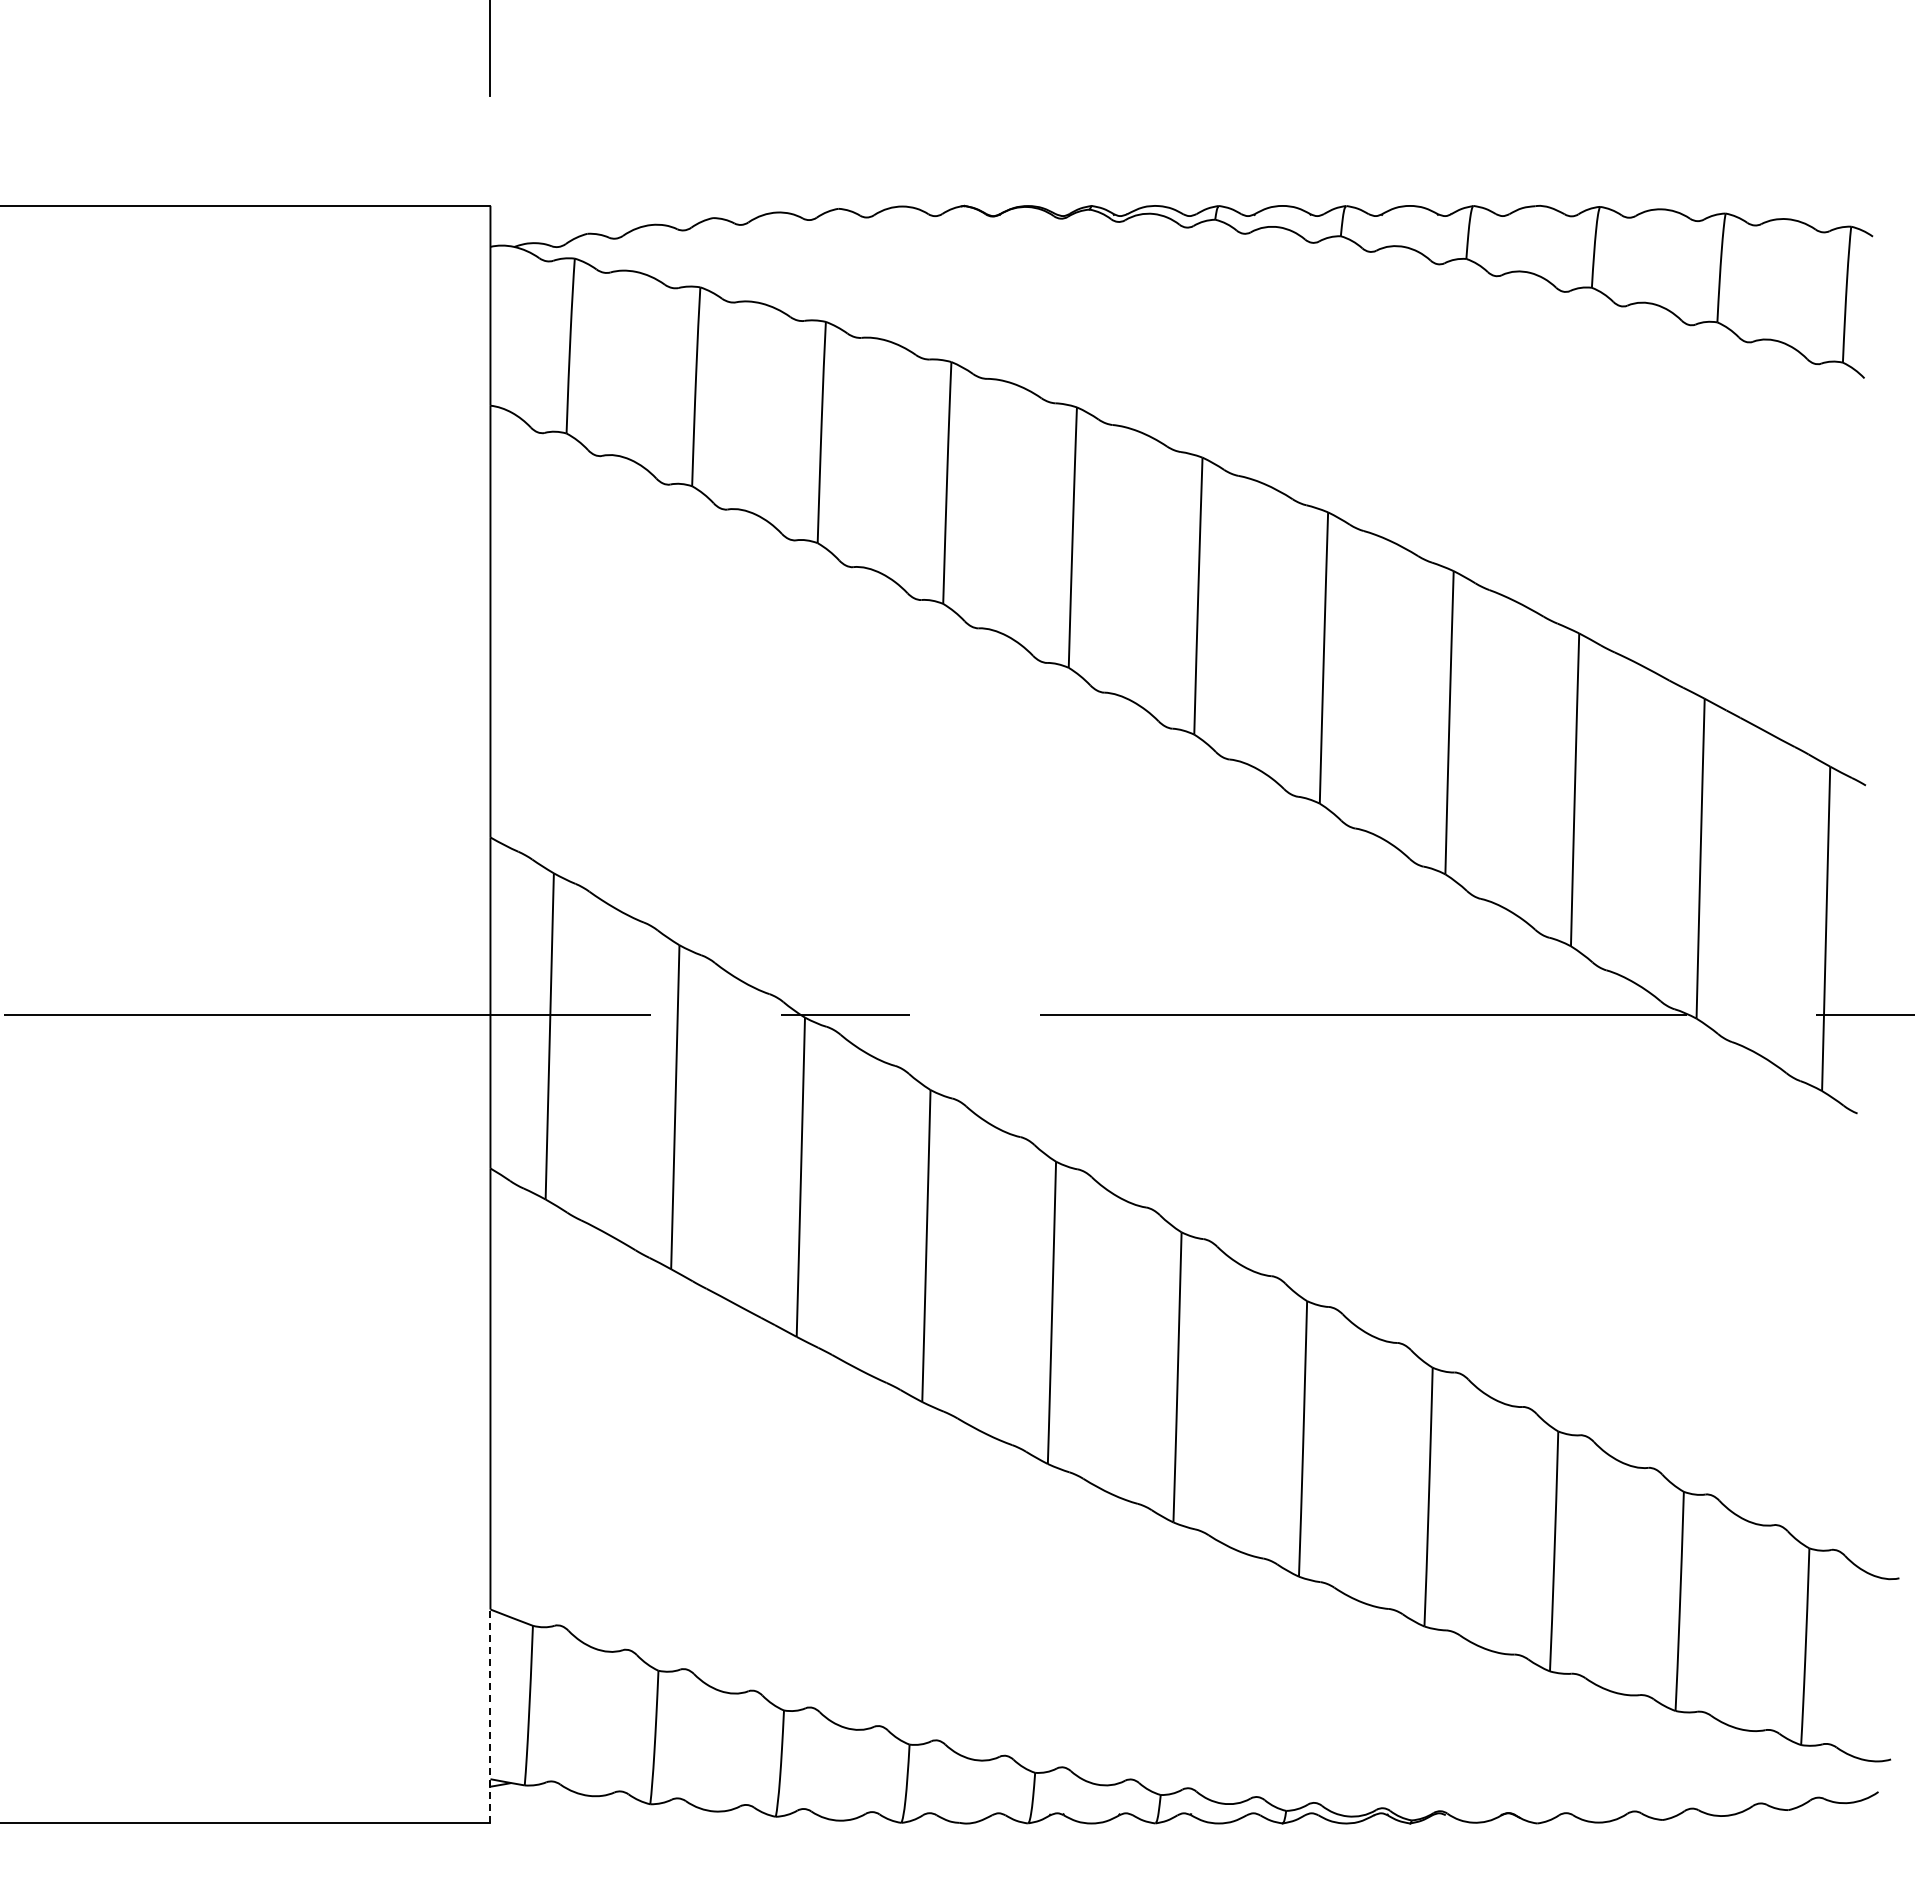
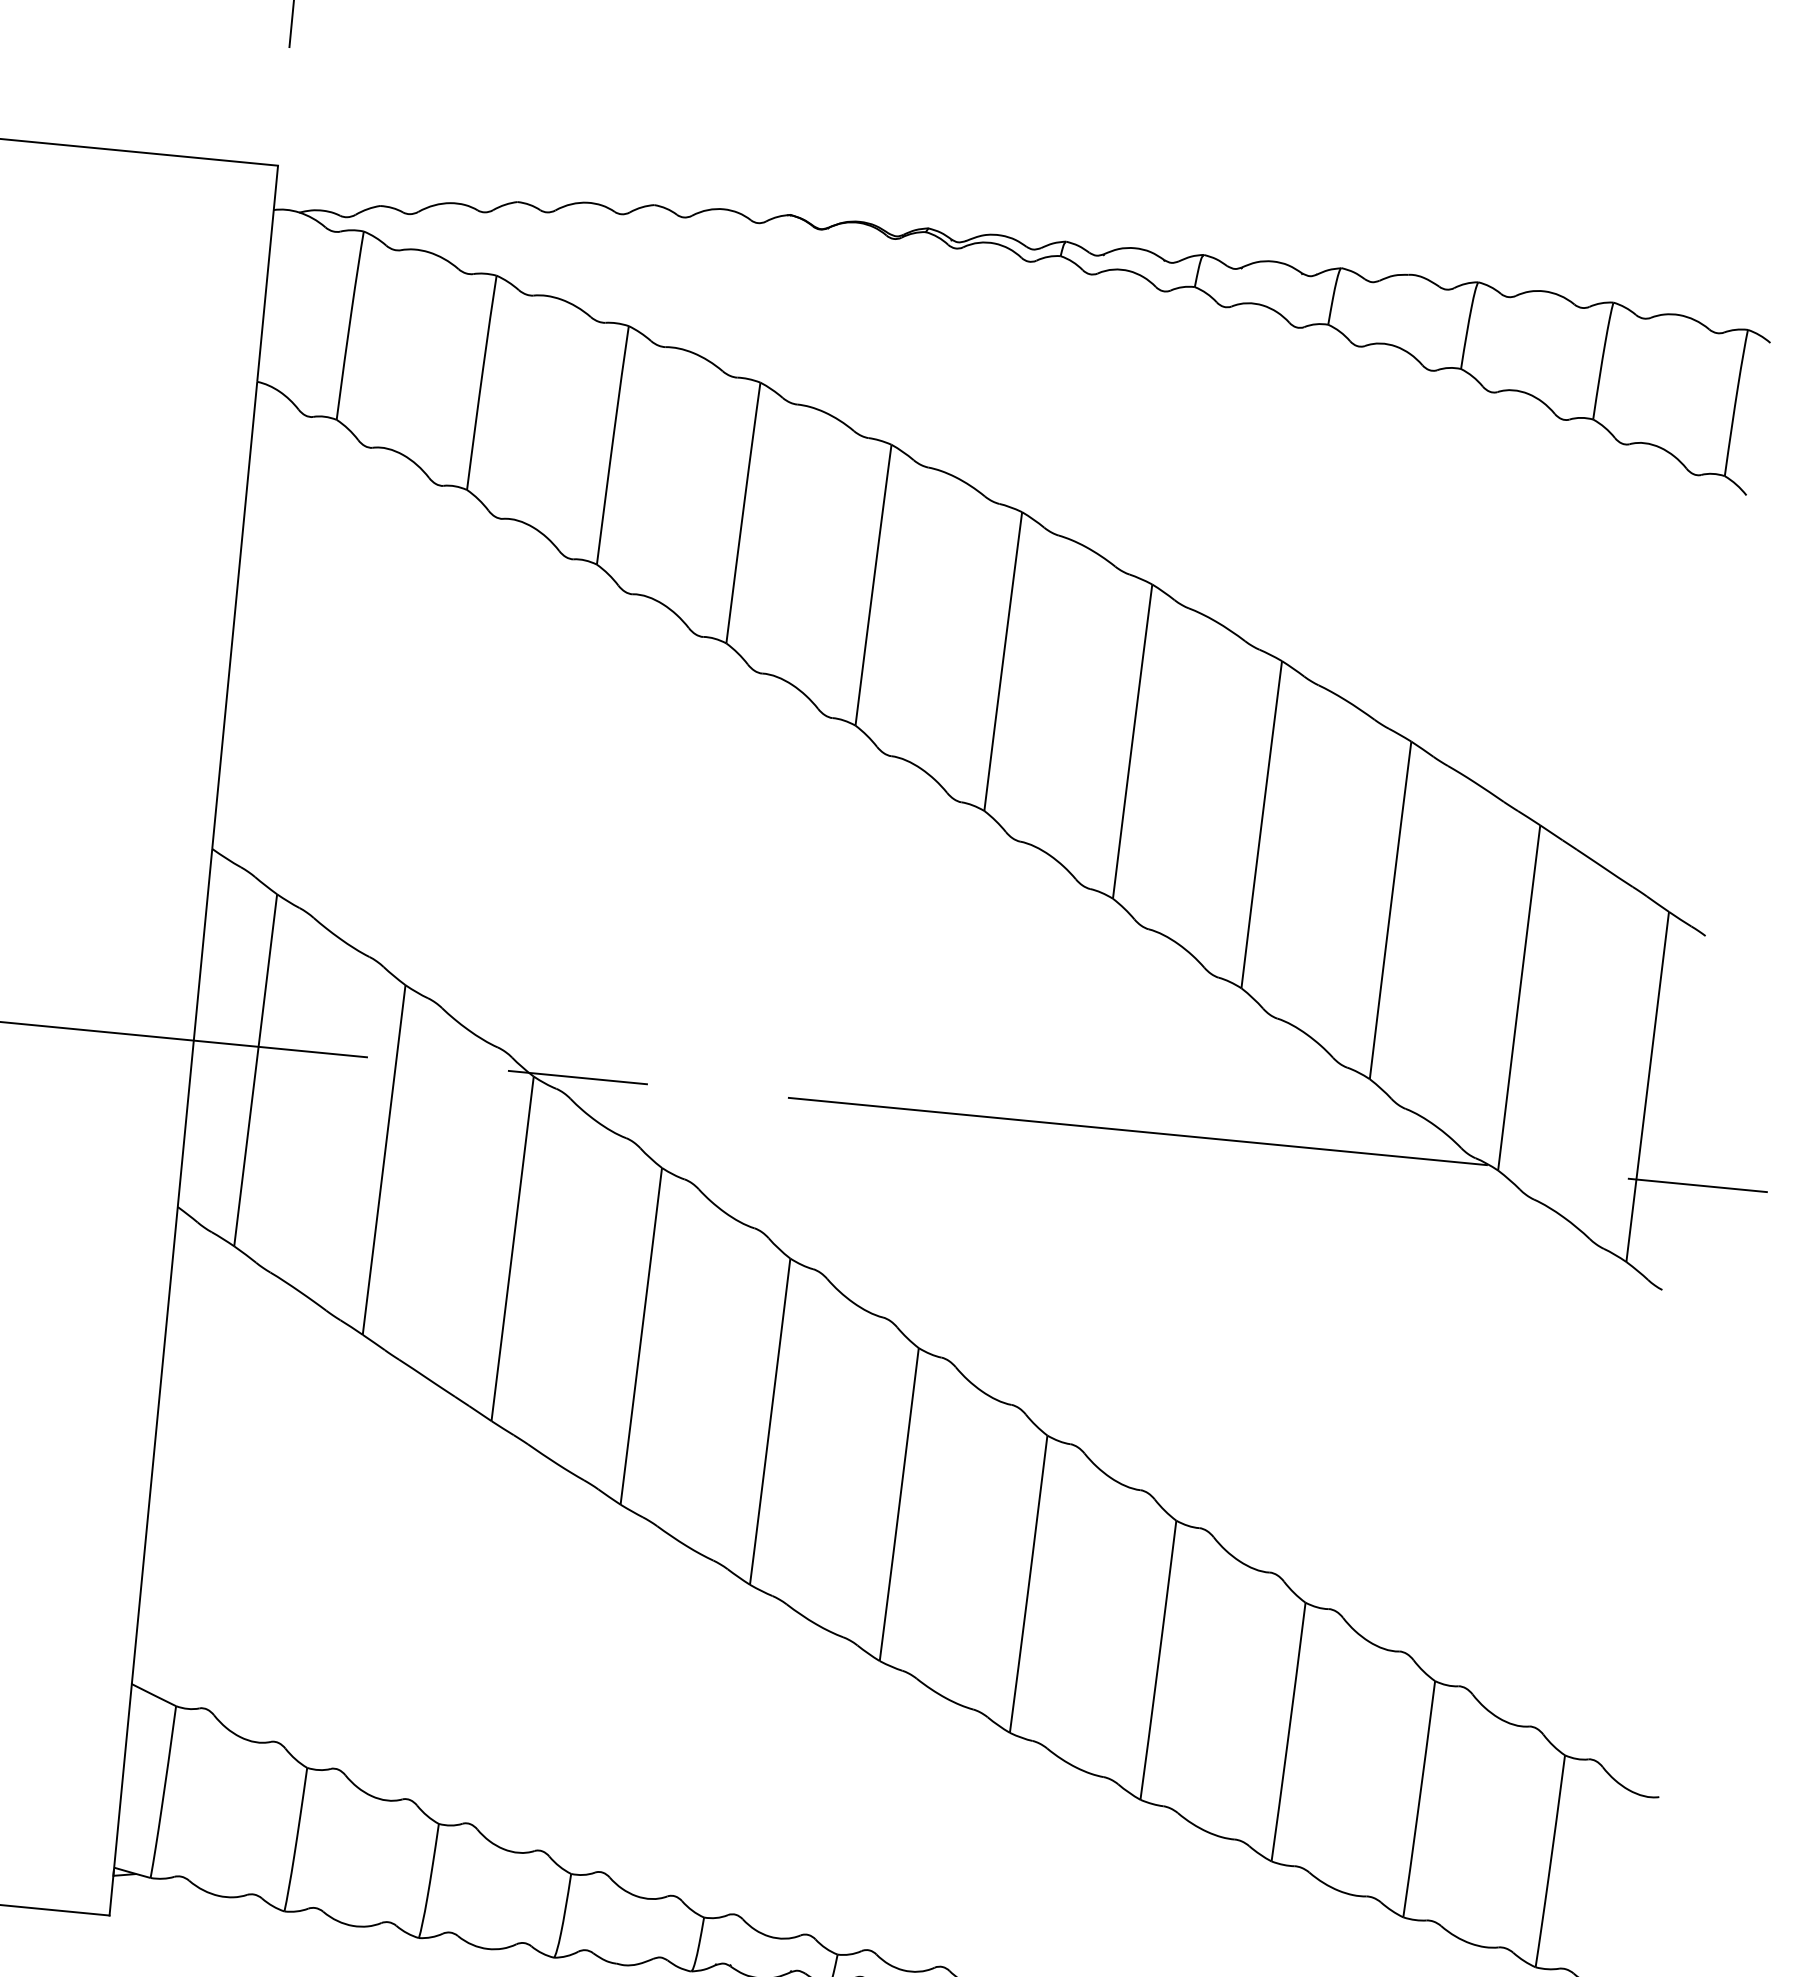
line: (490, 1716) -> (120, 1799), dashed -> solid

